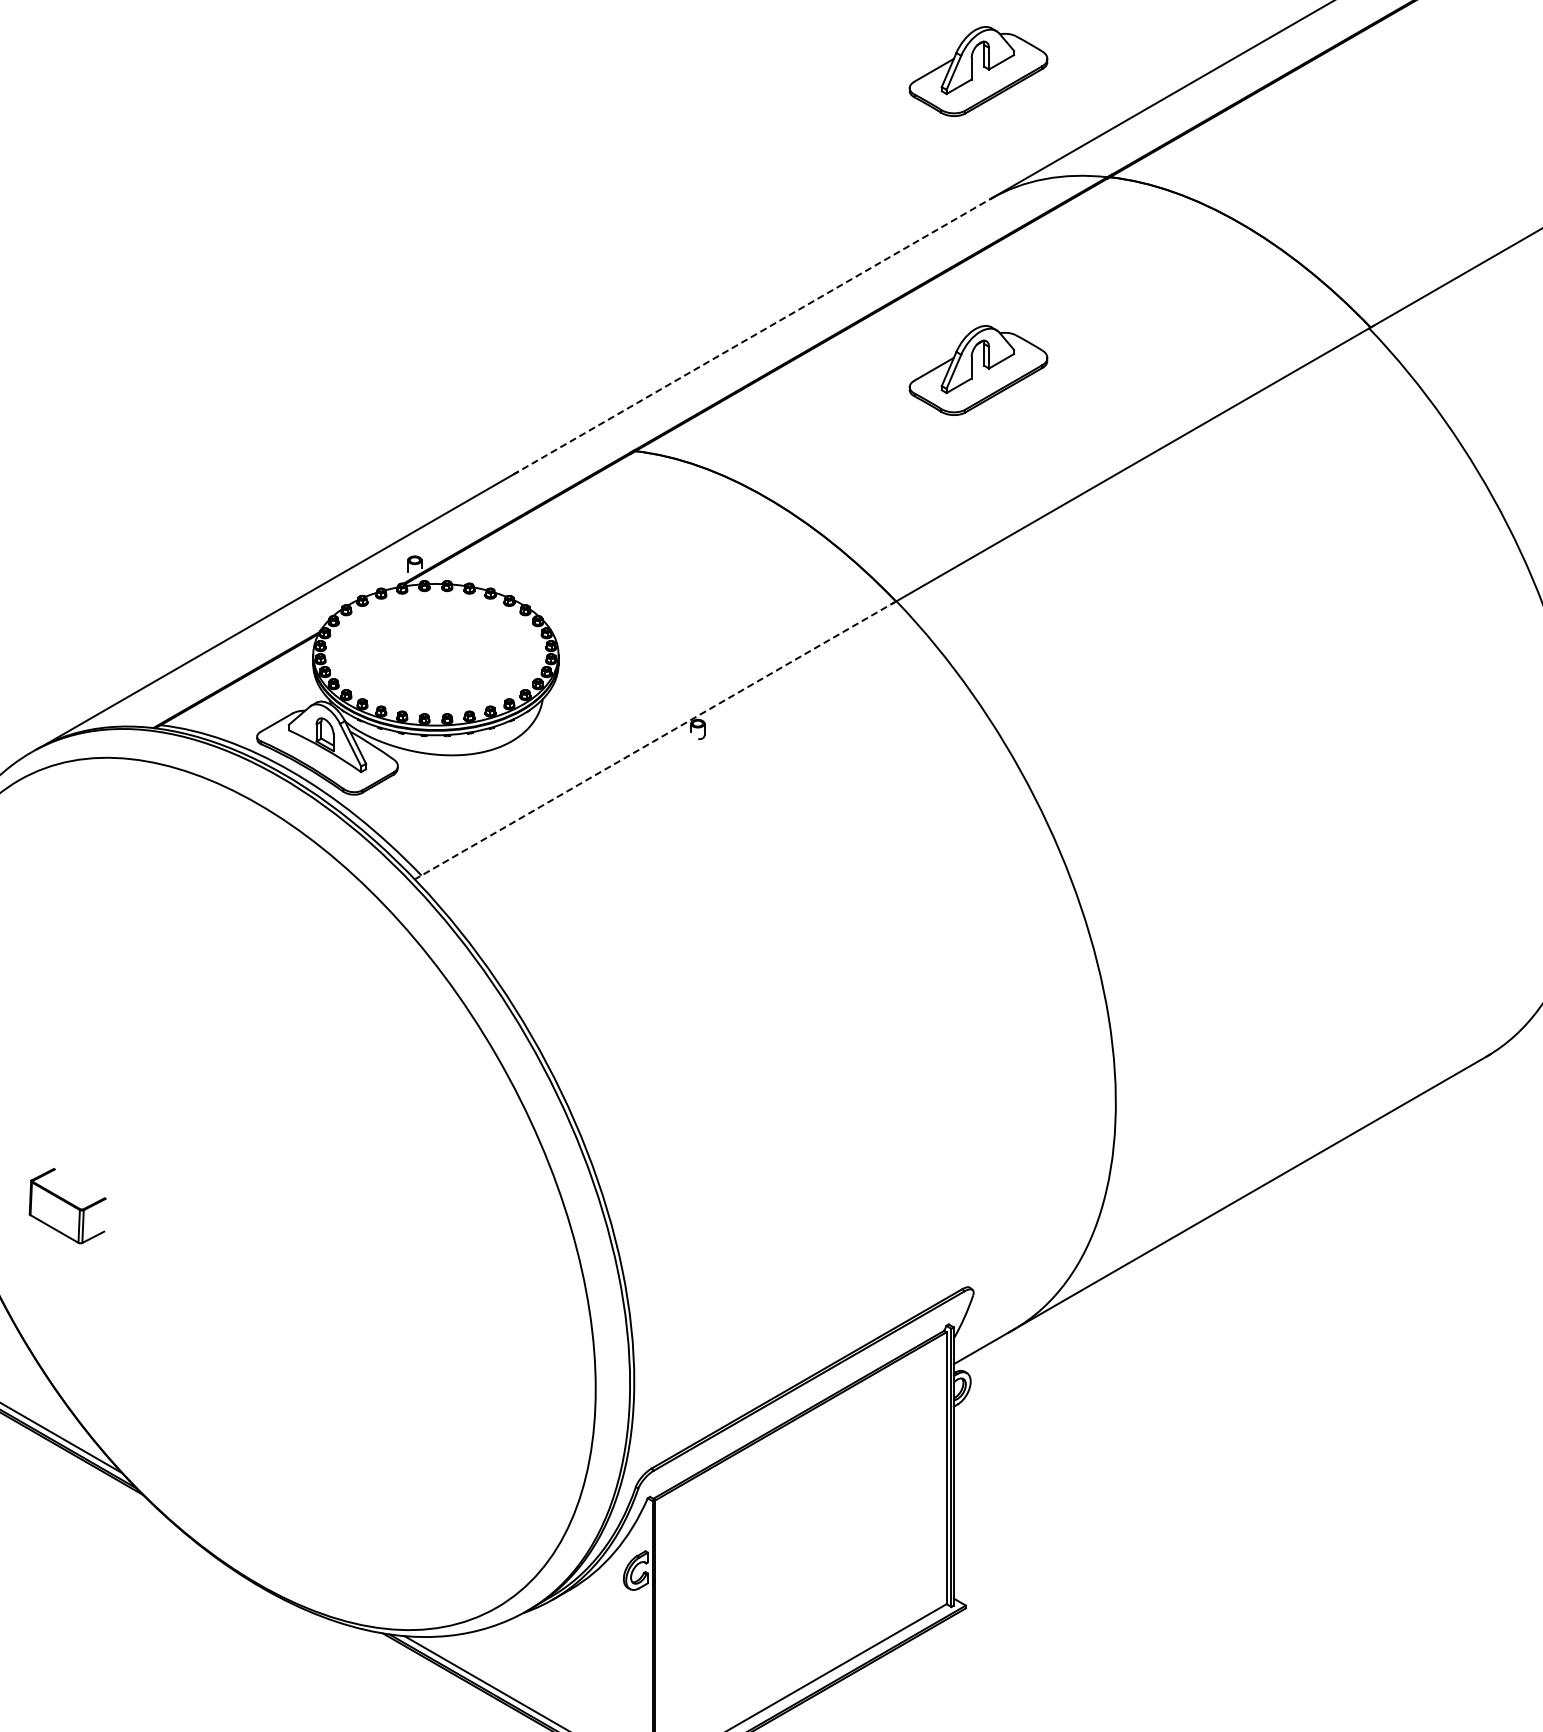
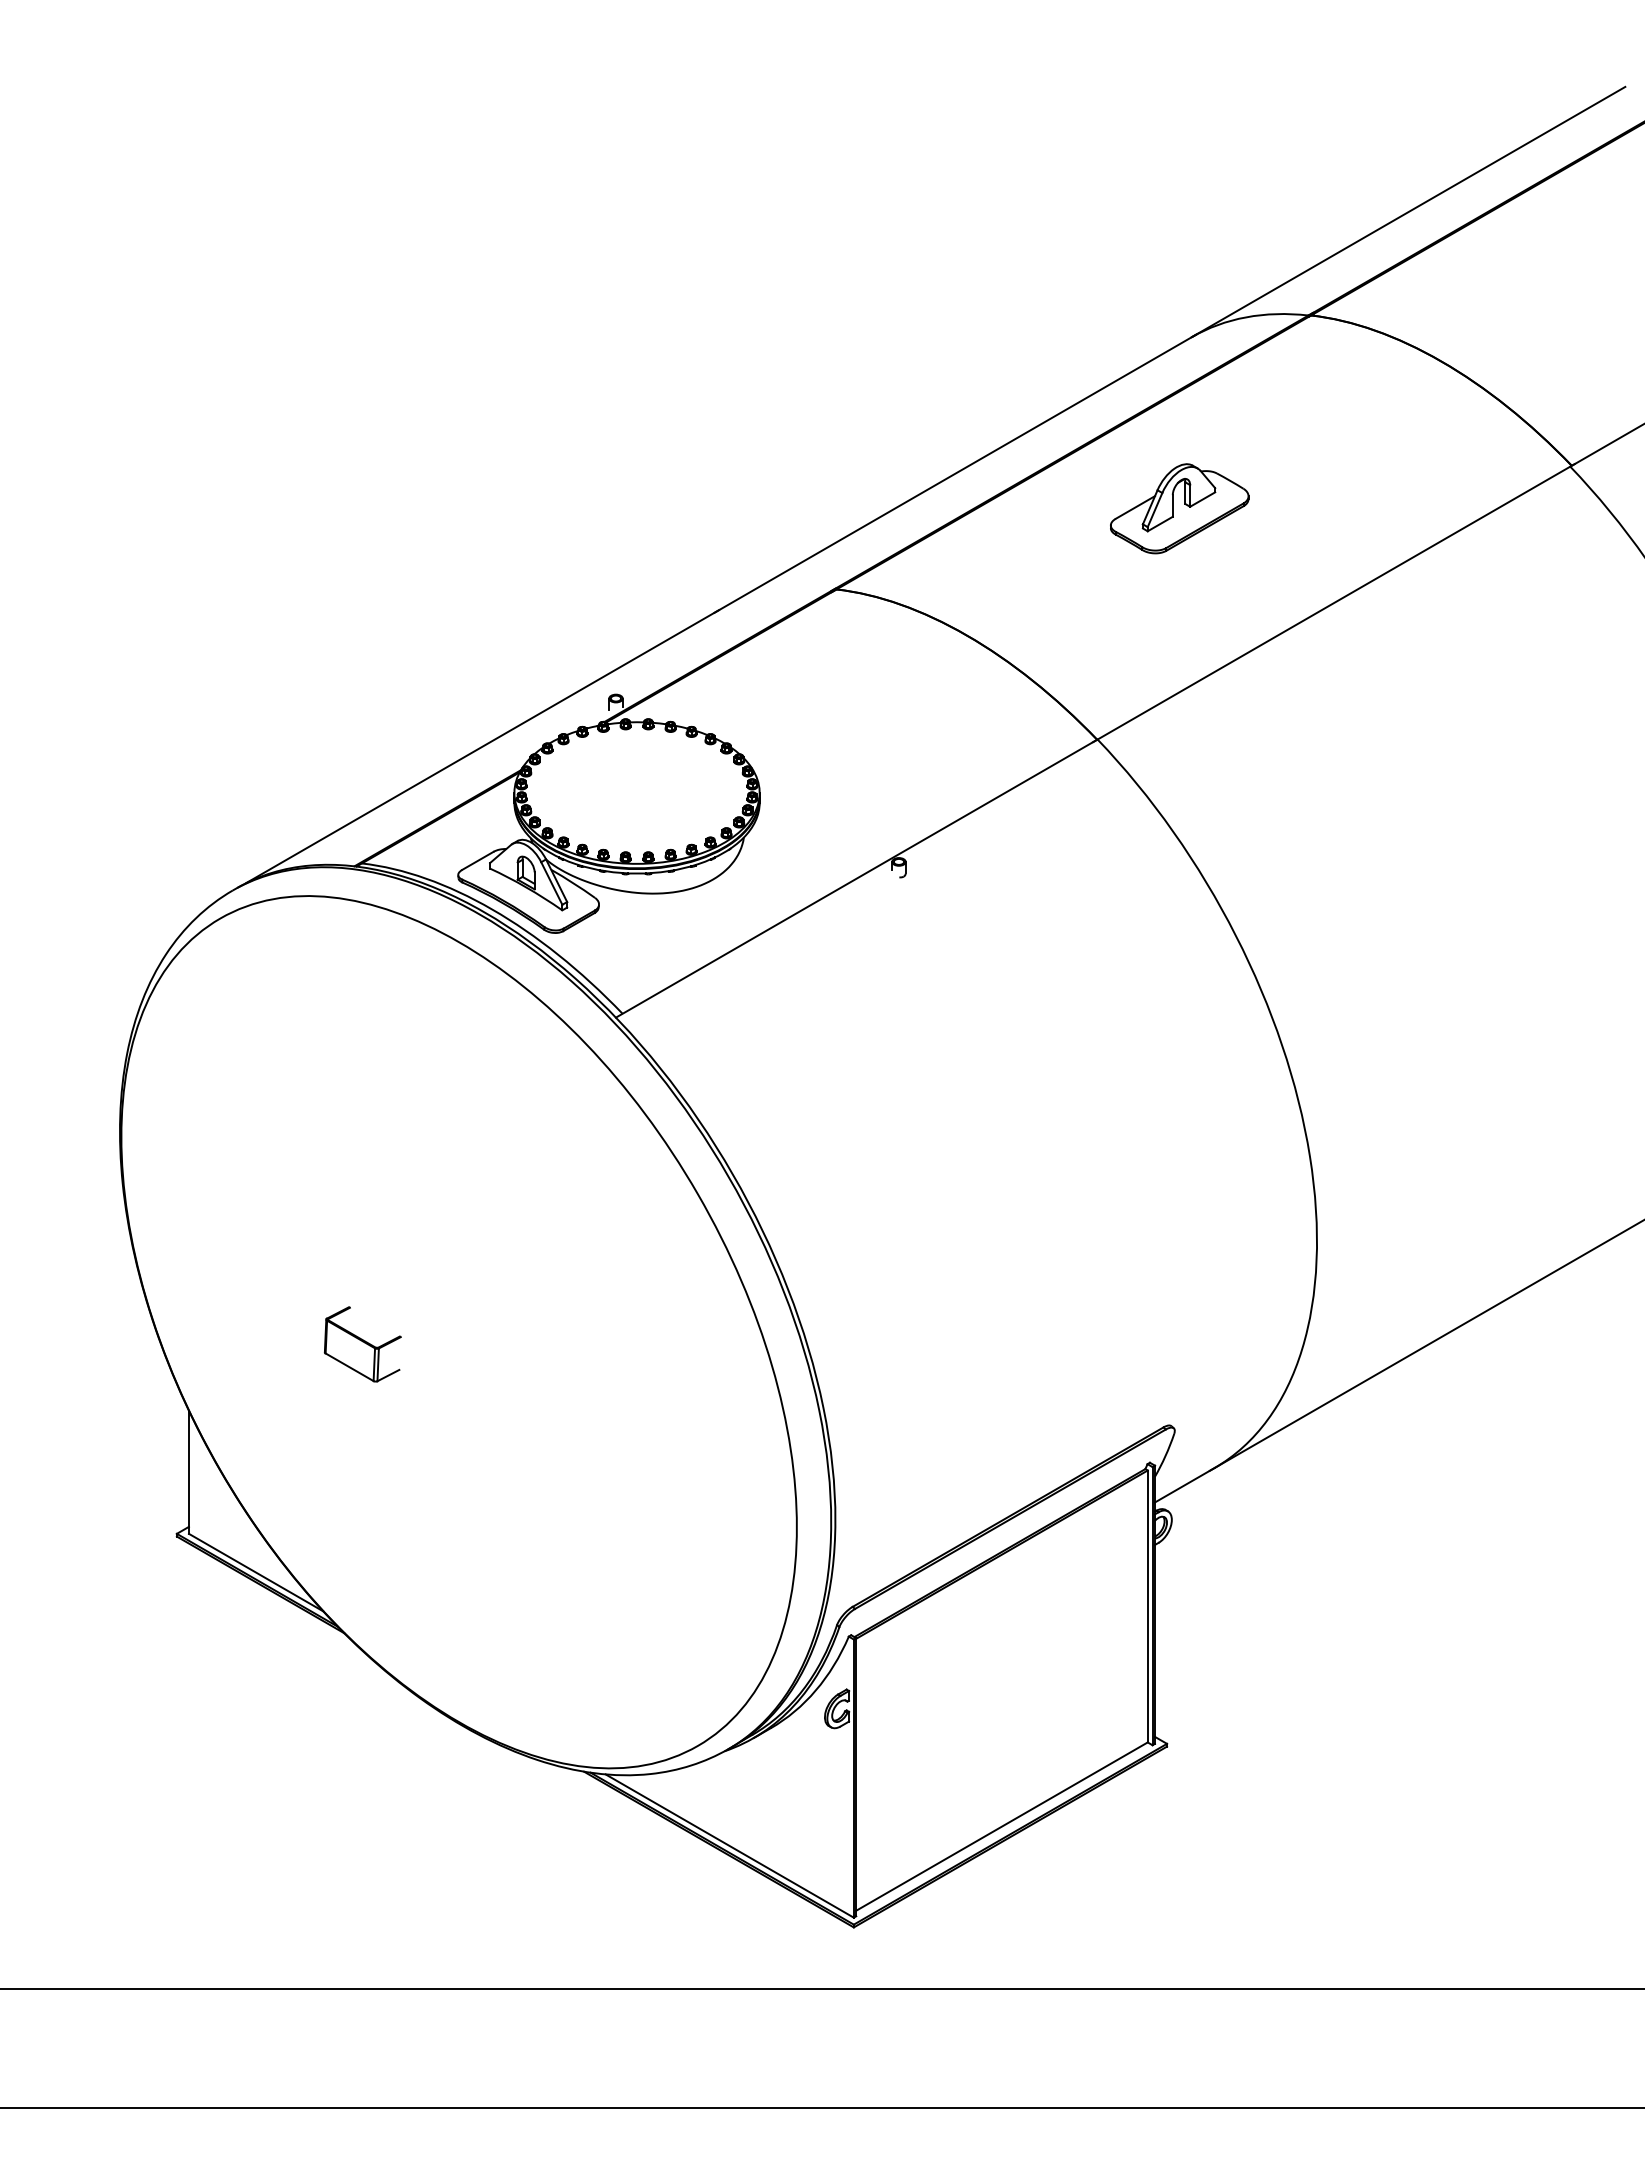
part: (978, 71) -> (1179, 209), removed
line: (753, 335) -> (954, 473), dashed -> solid
line: (655, 740) -> (856, 878), dashed -> solid
part: (67, 1206) -> (362, 1344), moved

